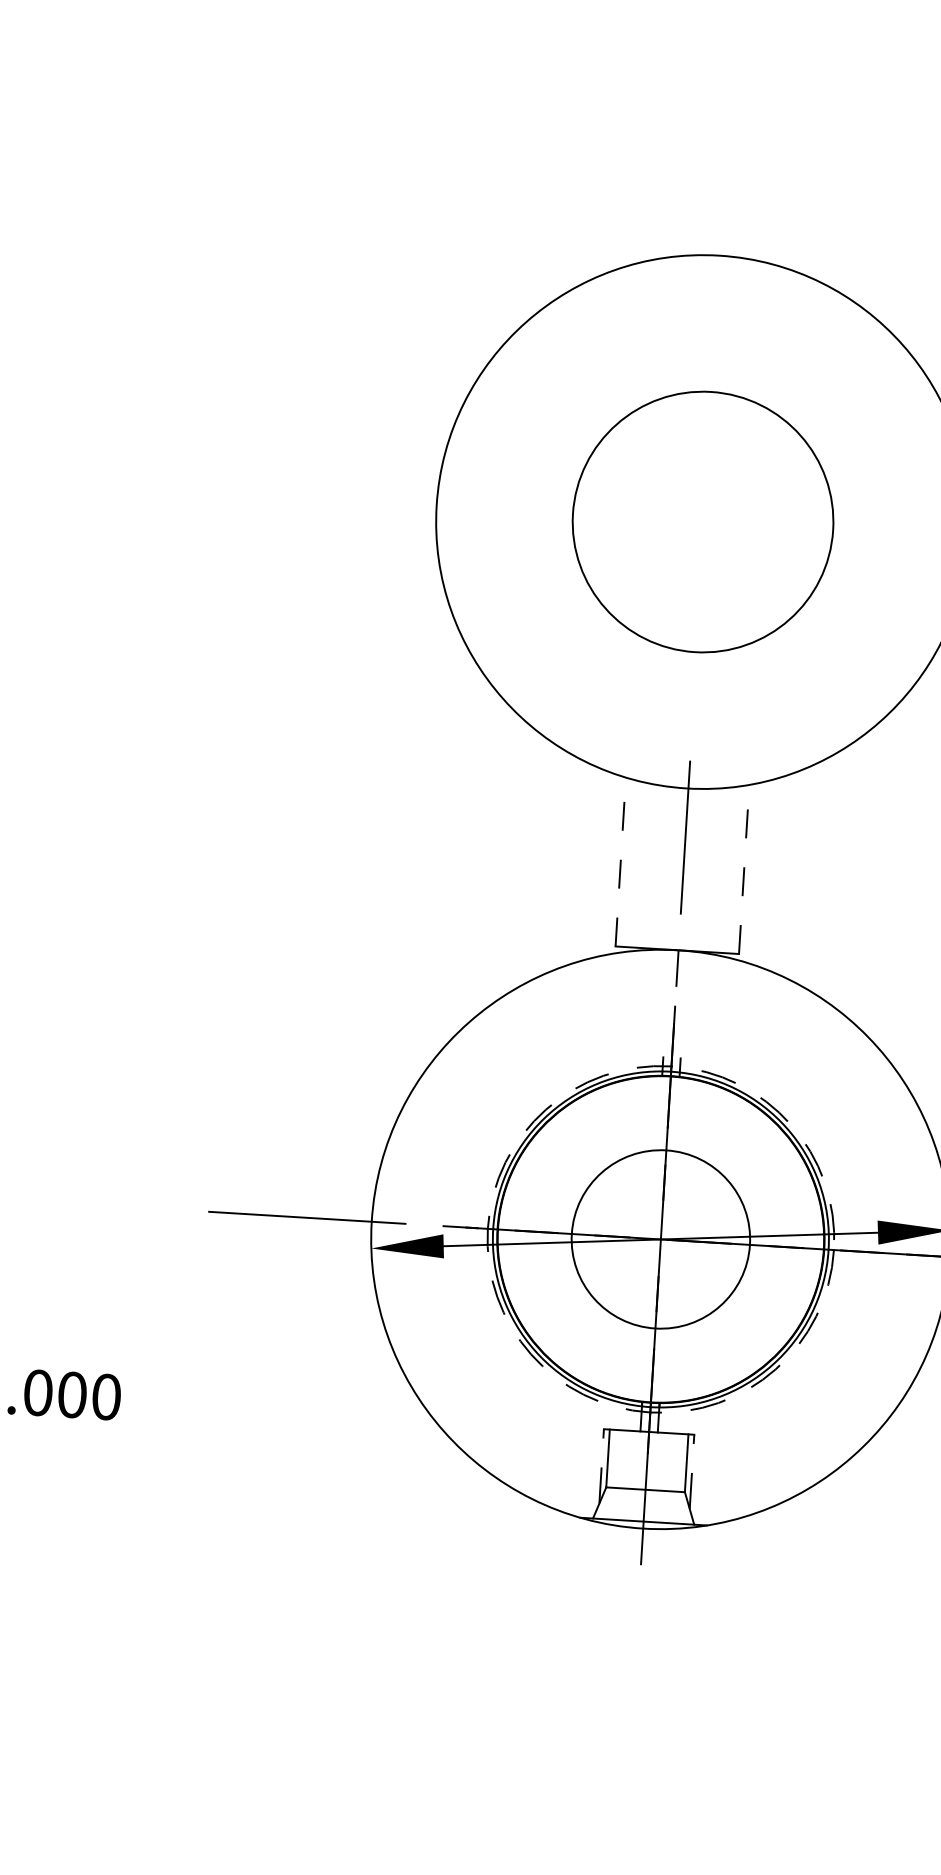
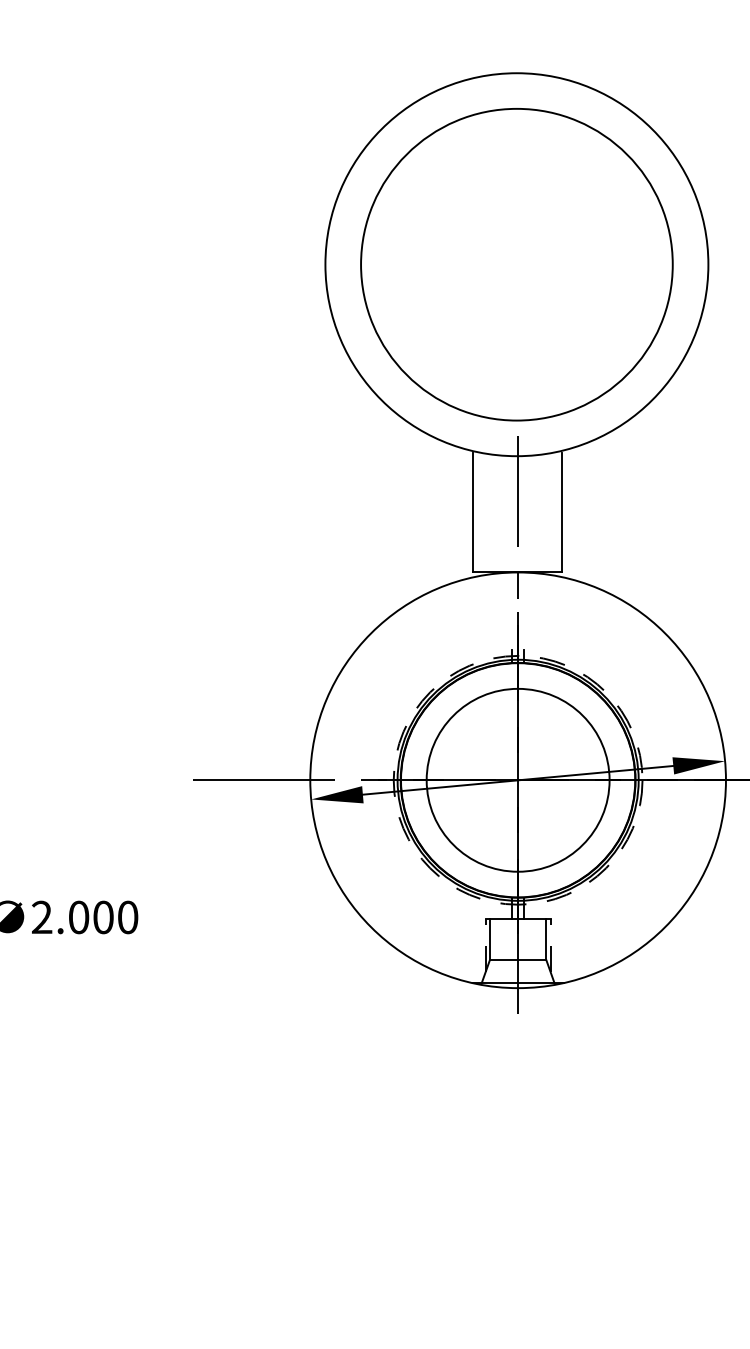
circle: (702, 521) -> (516, 264), size x1.67
line: (620, 862) -> (472, 512), dashed -> solid
line: (744, 870) -> (561, 512), dashed -> solid
circle: (660, 1238) -> (517, 779), size x1.43

